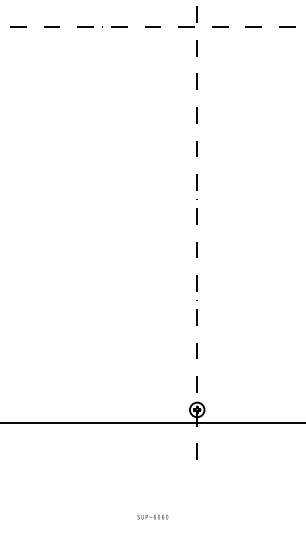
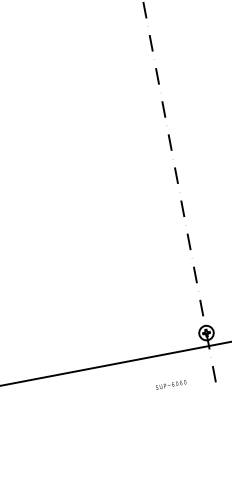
text: (152, 516) -> (170, 384), moved

